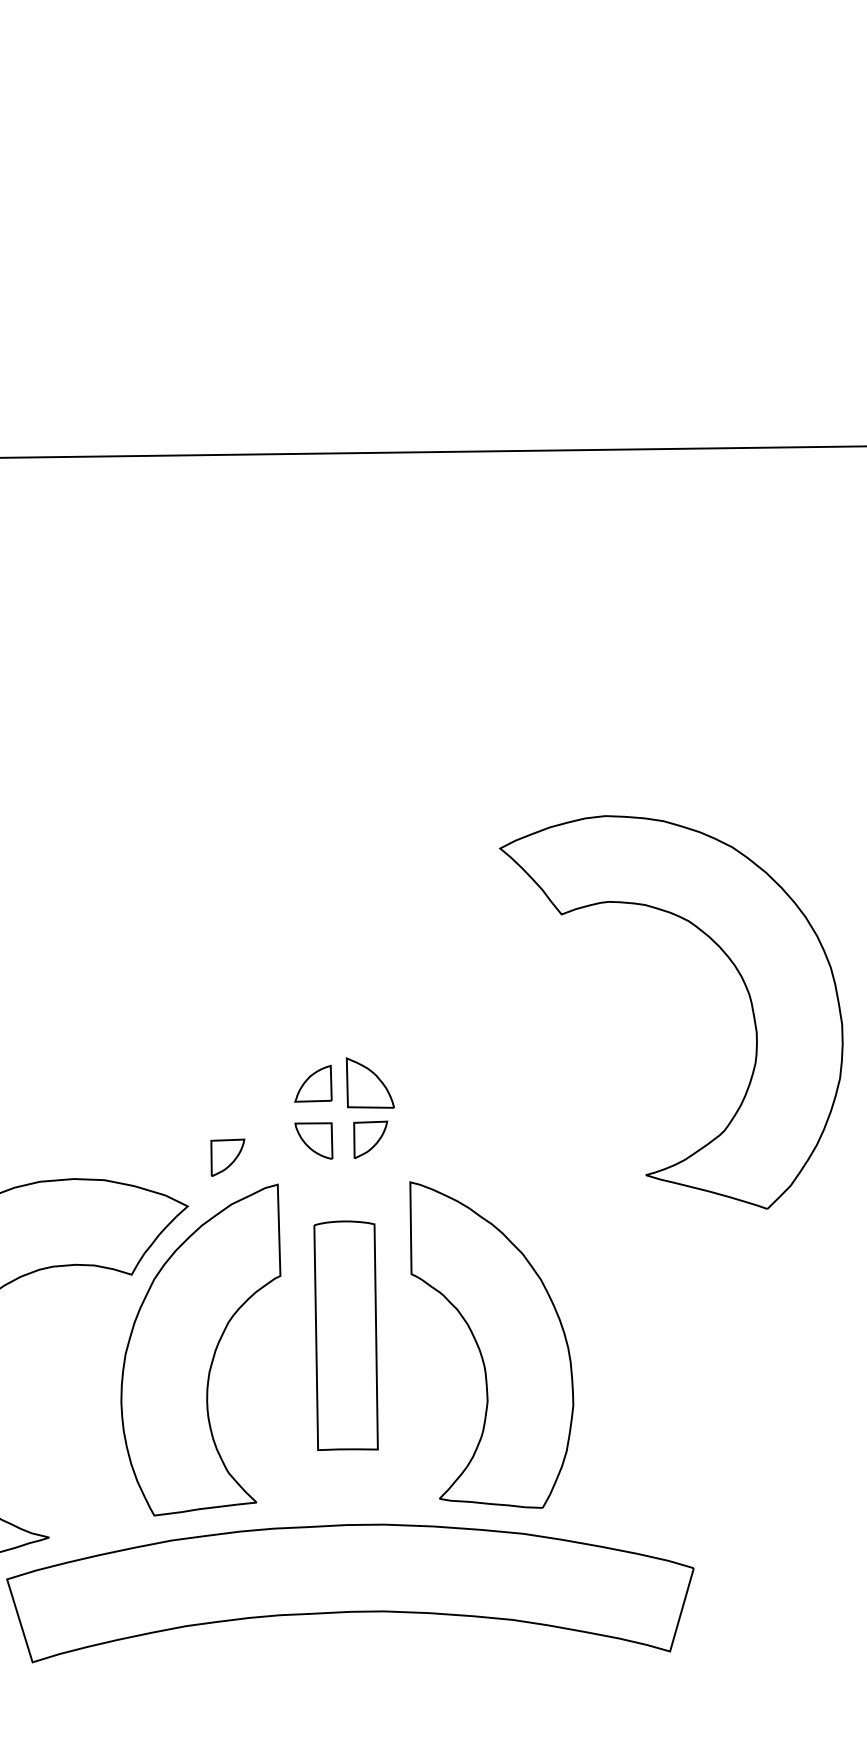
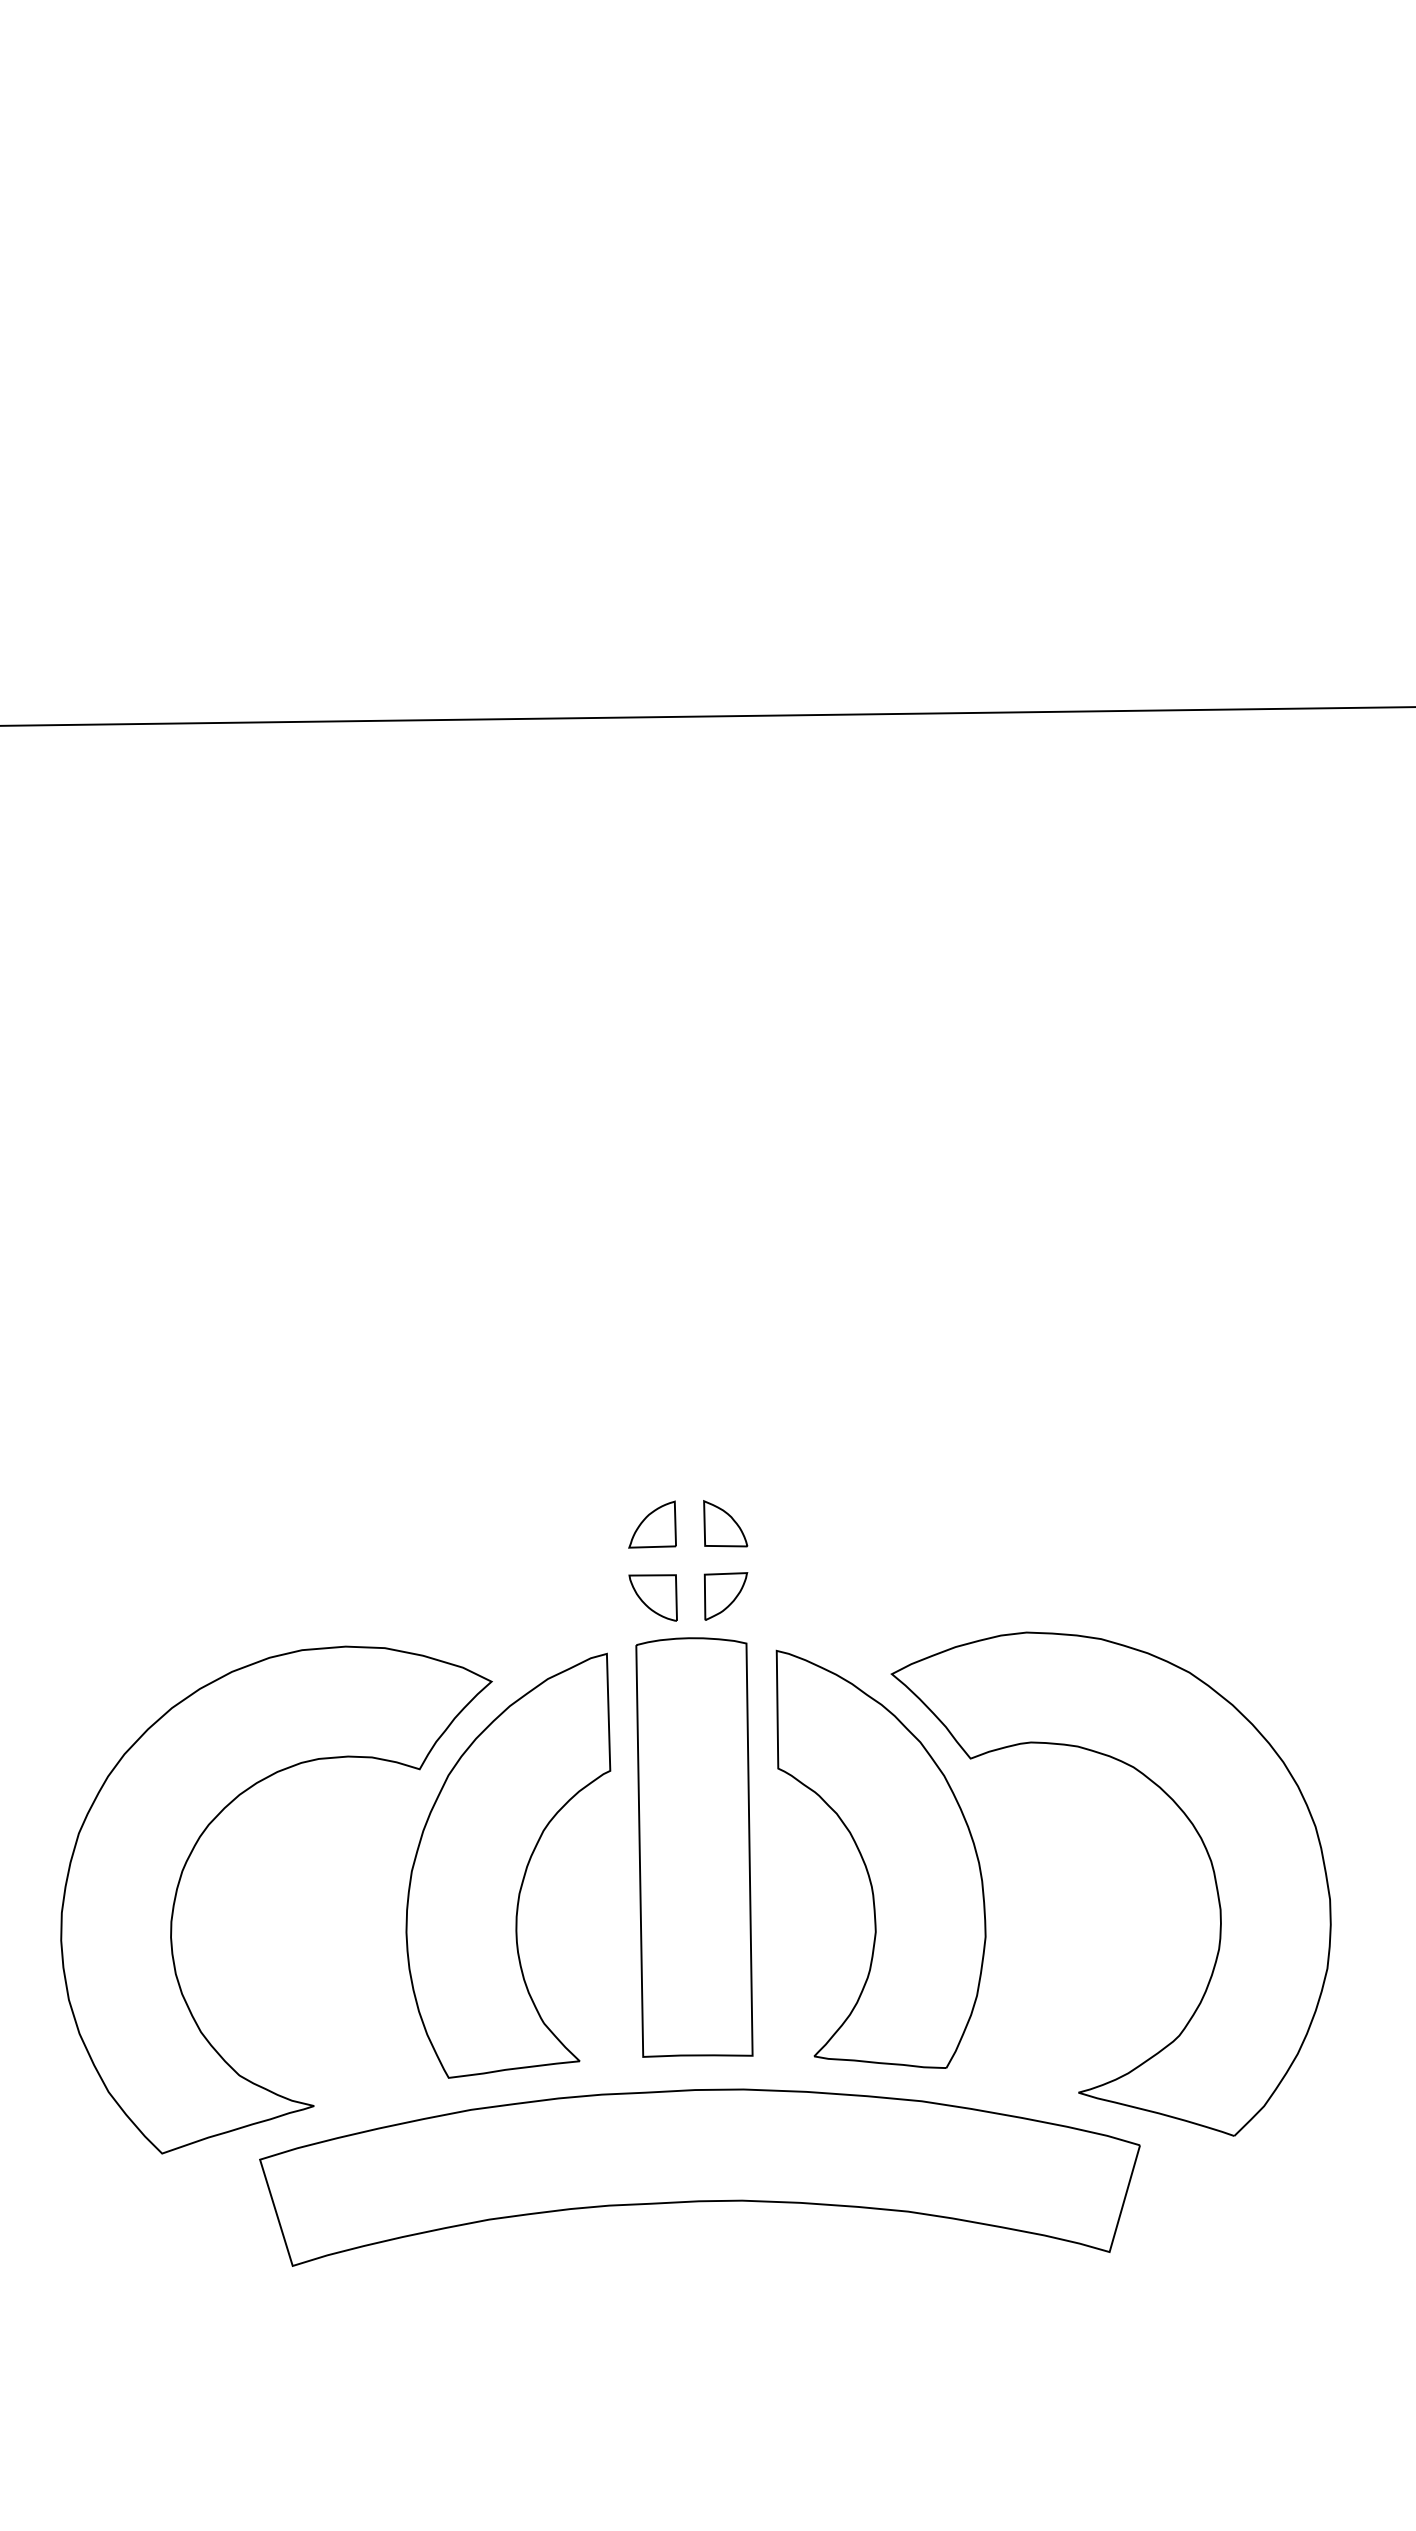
part: (738, 973) -> (1197, 1834), moved
part: (370, 1082) -> (725, 1523), size x0.71
part: (227, 1157) -> (542, 1619), removed
part: (346, 1335) -> (694, 1847), size x1.43

